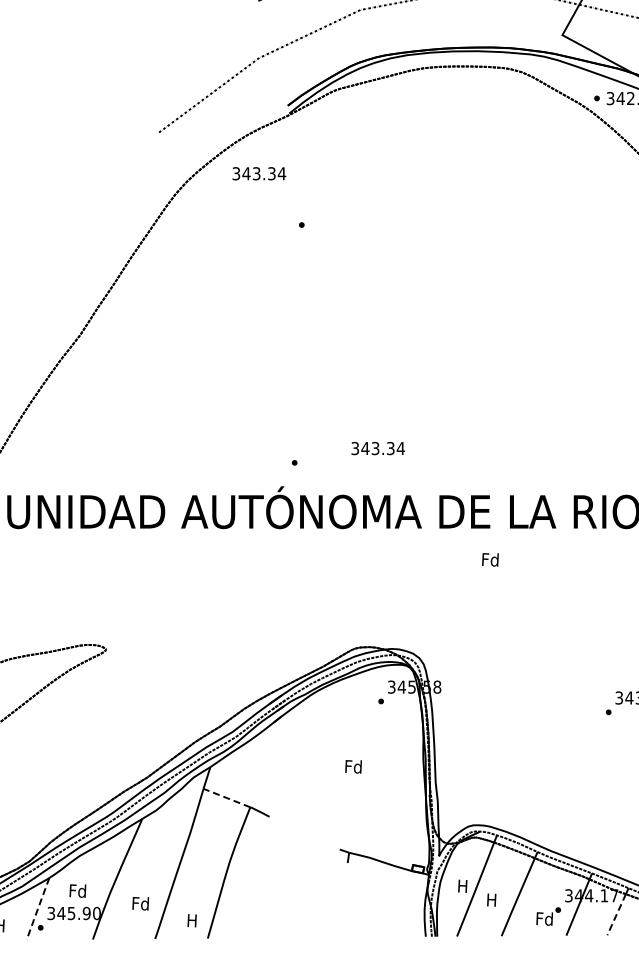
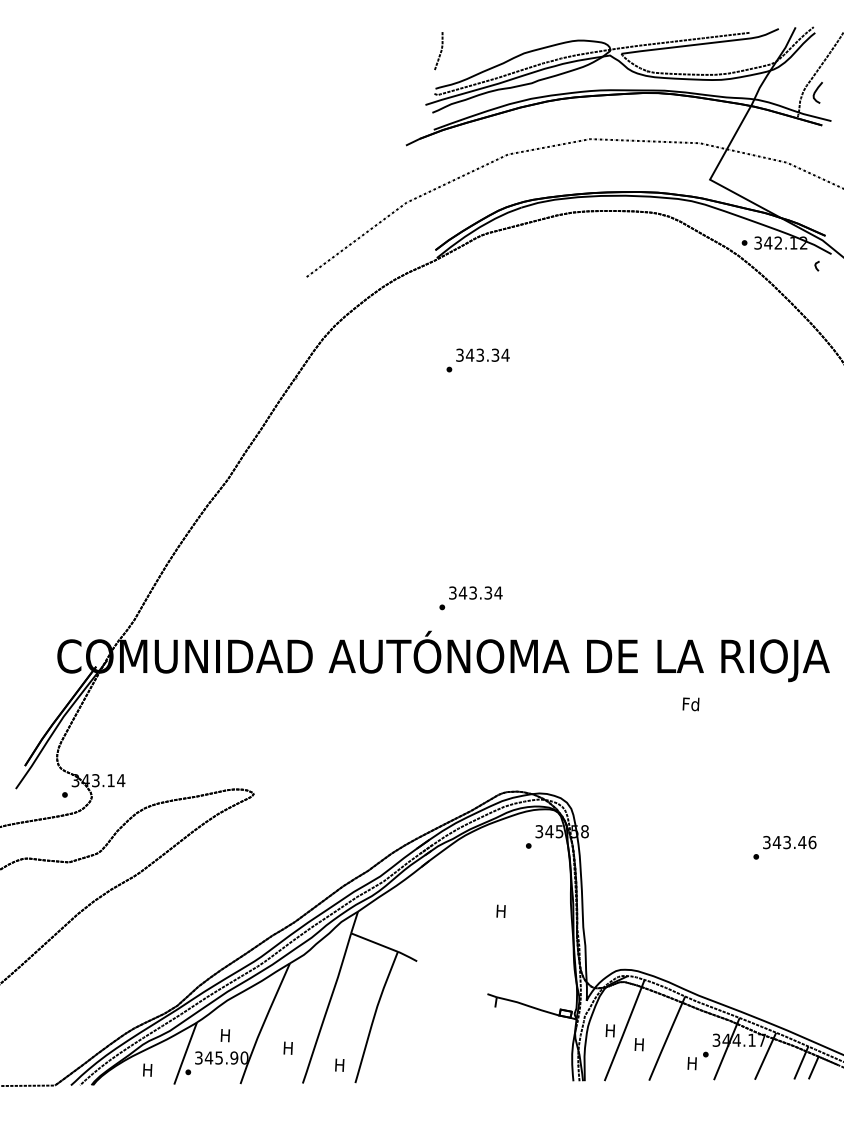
text: (258, 172) -> (482, 354), moved
text: (377, 447) -> (475, 592), moved
text: (489, 559) -> (690, 704), moved
text: (352, 766) -> (500, 911), Fd -> H
line: (226, 797) -> (374, 942), dashed -> solid
text: (77, 890) -> (225, 1035), Fd -> H
text: (139, 903) -> (287, 1048), Fd -> H
line: (37, 908) -> (185, 1053), dashed -> solid
line: (616, 914) -> (764, 1059), dashed -> solid
text: (543, 918) -> (691, 1063), Fd -> H

